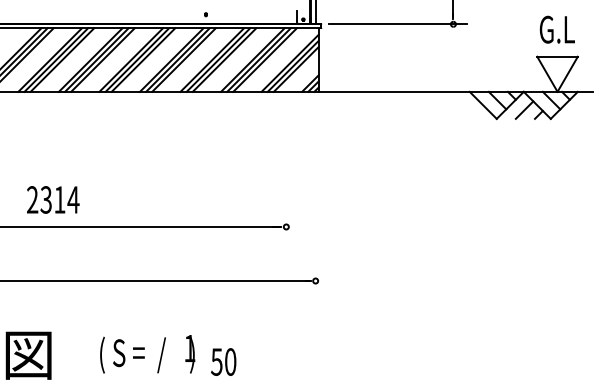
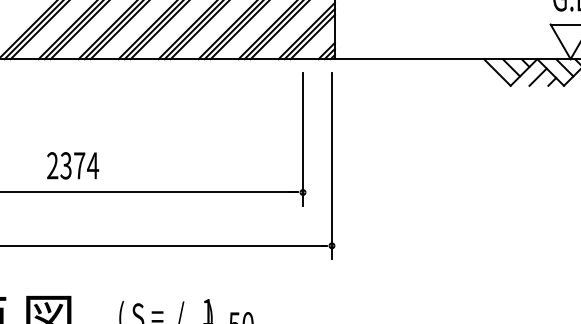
line: (286, 172) -> (303, 138), added
text: (59, 199) -> (79, 165), 2314 -> 2374
line: (315, 199) -> (331, 165), added

